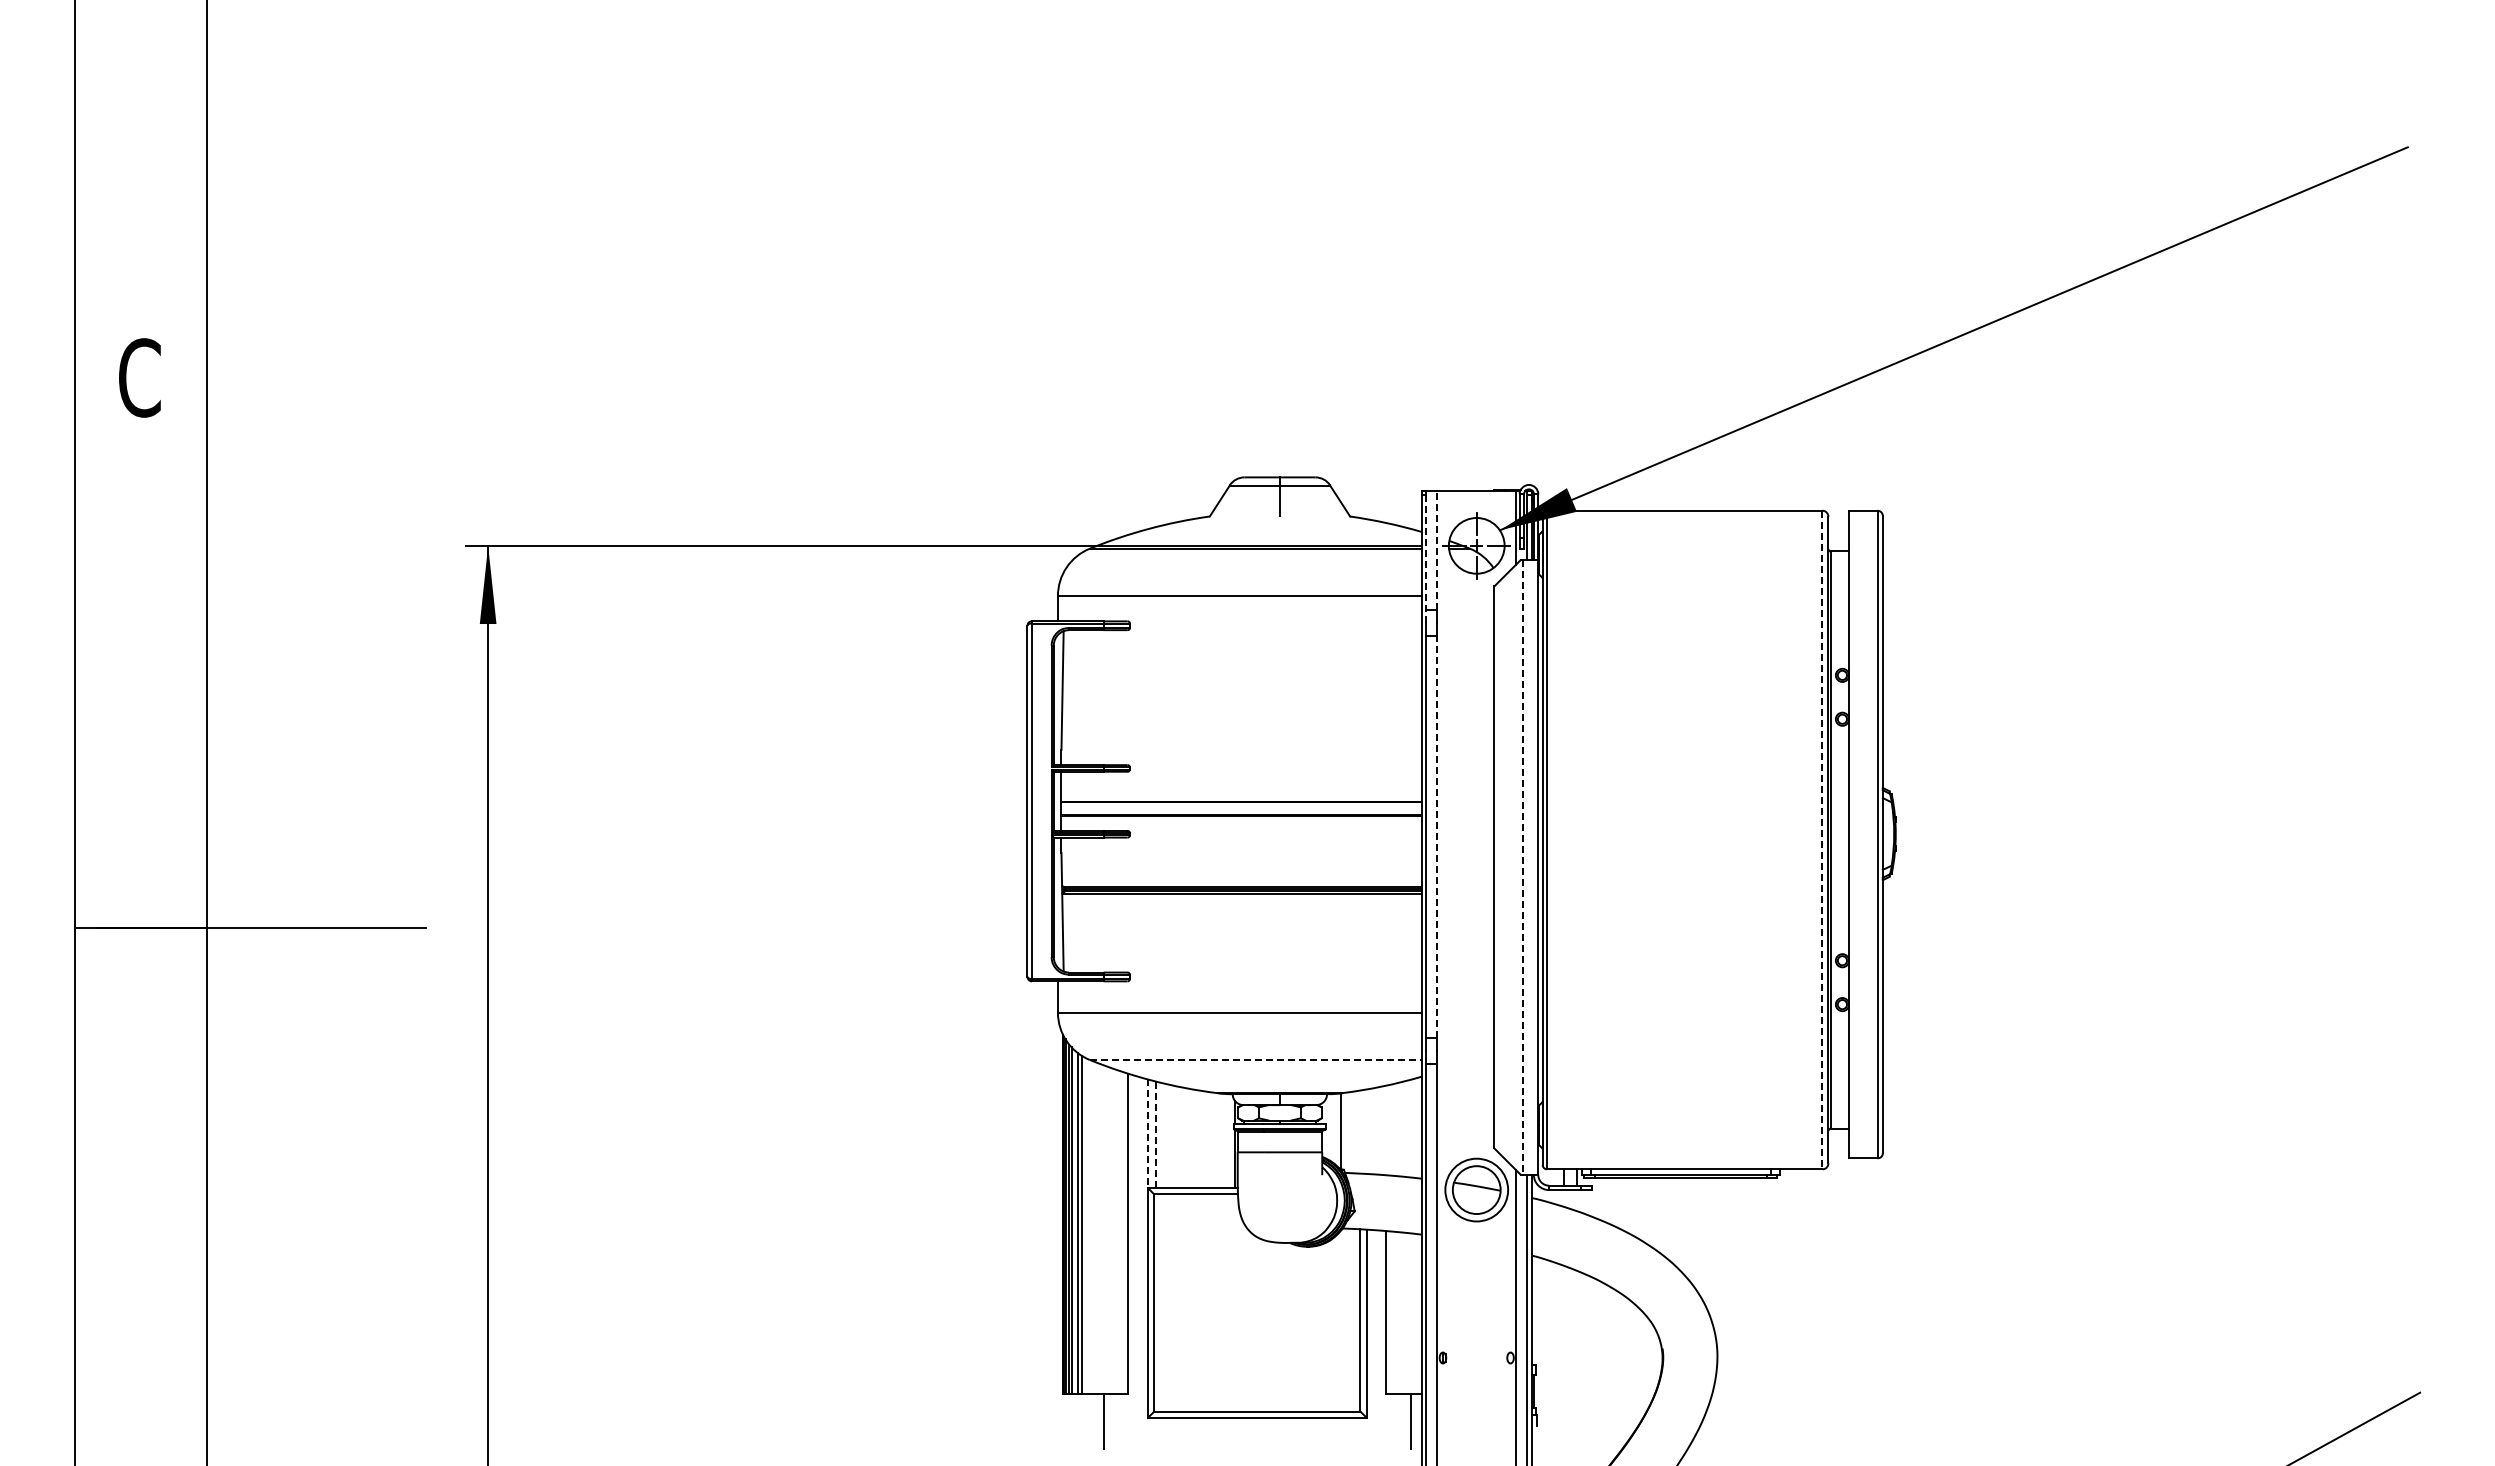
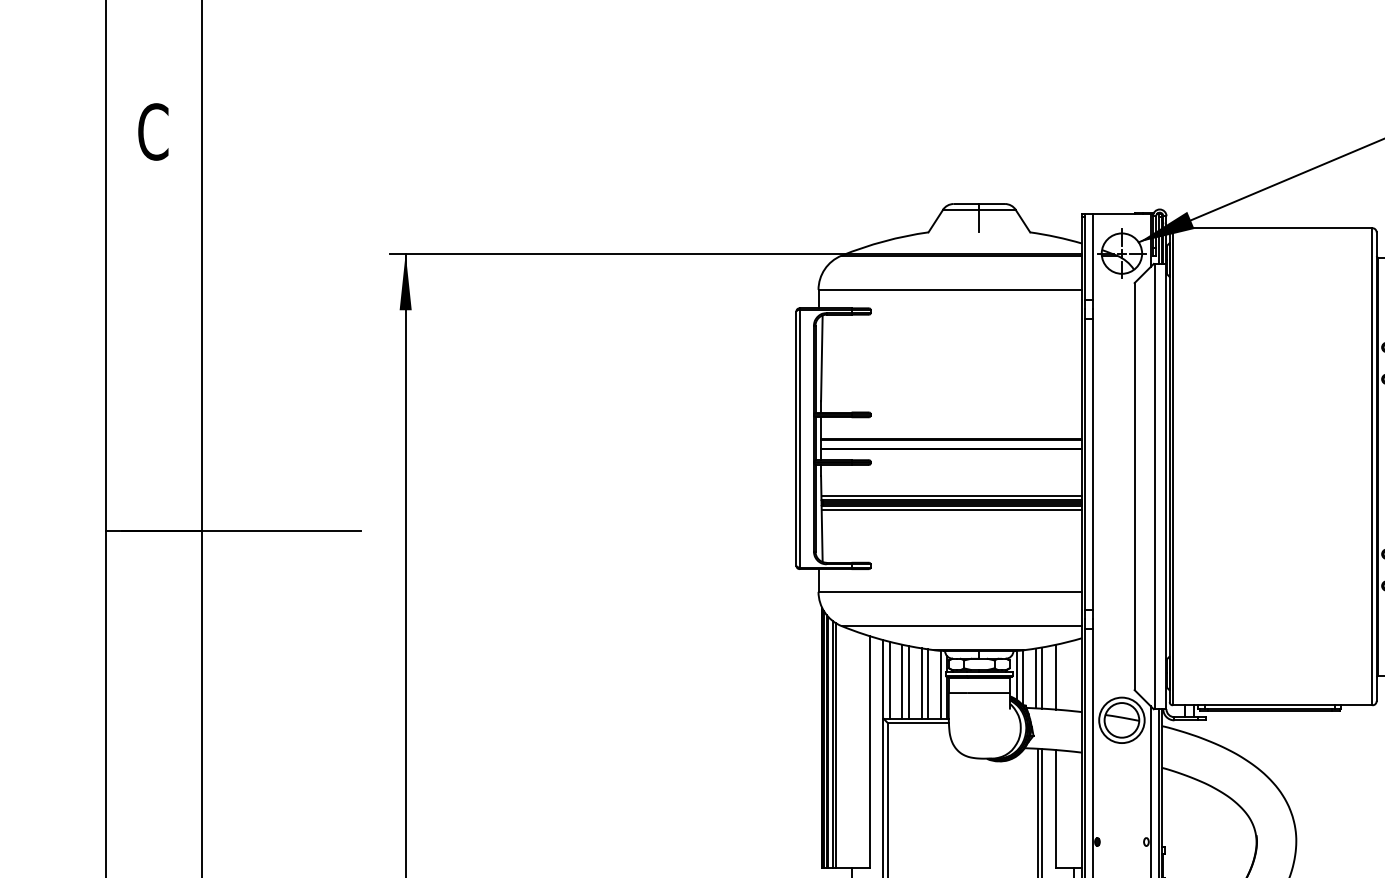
line: (1437, 549) -> (1093, 256), dashed -> solid
line: (1426, 559) -> (1085, 263), dashed -> solid
line: (1437, 836) -> (1093, 464), dashed -> solid
line: (1822, 840) -> (1372, 467), dashed -> solid
line: (1522, 867) -> (1155, 486), dashed -> solid
line: (1241, 880) -> (951, 496), added
line: (1241, 899) -> (951, 509), added
line: (1256, 1059) -> (962, 625), dashed -> solid
line: (1331, 1128) -> (1016, 675), added
line: (1386, 1130) -> (1056, 677), added
line: (1367, 1131) -> (1042, 677), added
line: (1358, 1132) -> (1036, 678), added
line: (1147, 1134) -> (883, 680), dashed -> solid
line: (1156, 1134) -> (889, 680), dashed -> solid
line: (1173, 1136) -> (902, 681), added
line: (1182, 1137) -> (908, 682), added
line: (1200, 1138) -> (921, 682), added
line: (1208, 1139) -> (927, 683), added
line: (1226, 1140) -> (940, 684), added

